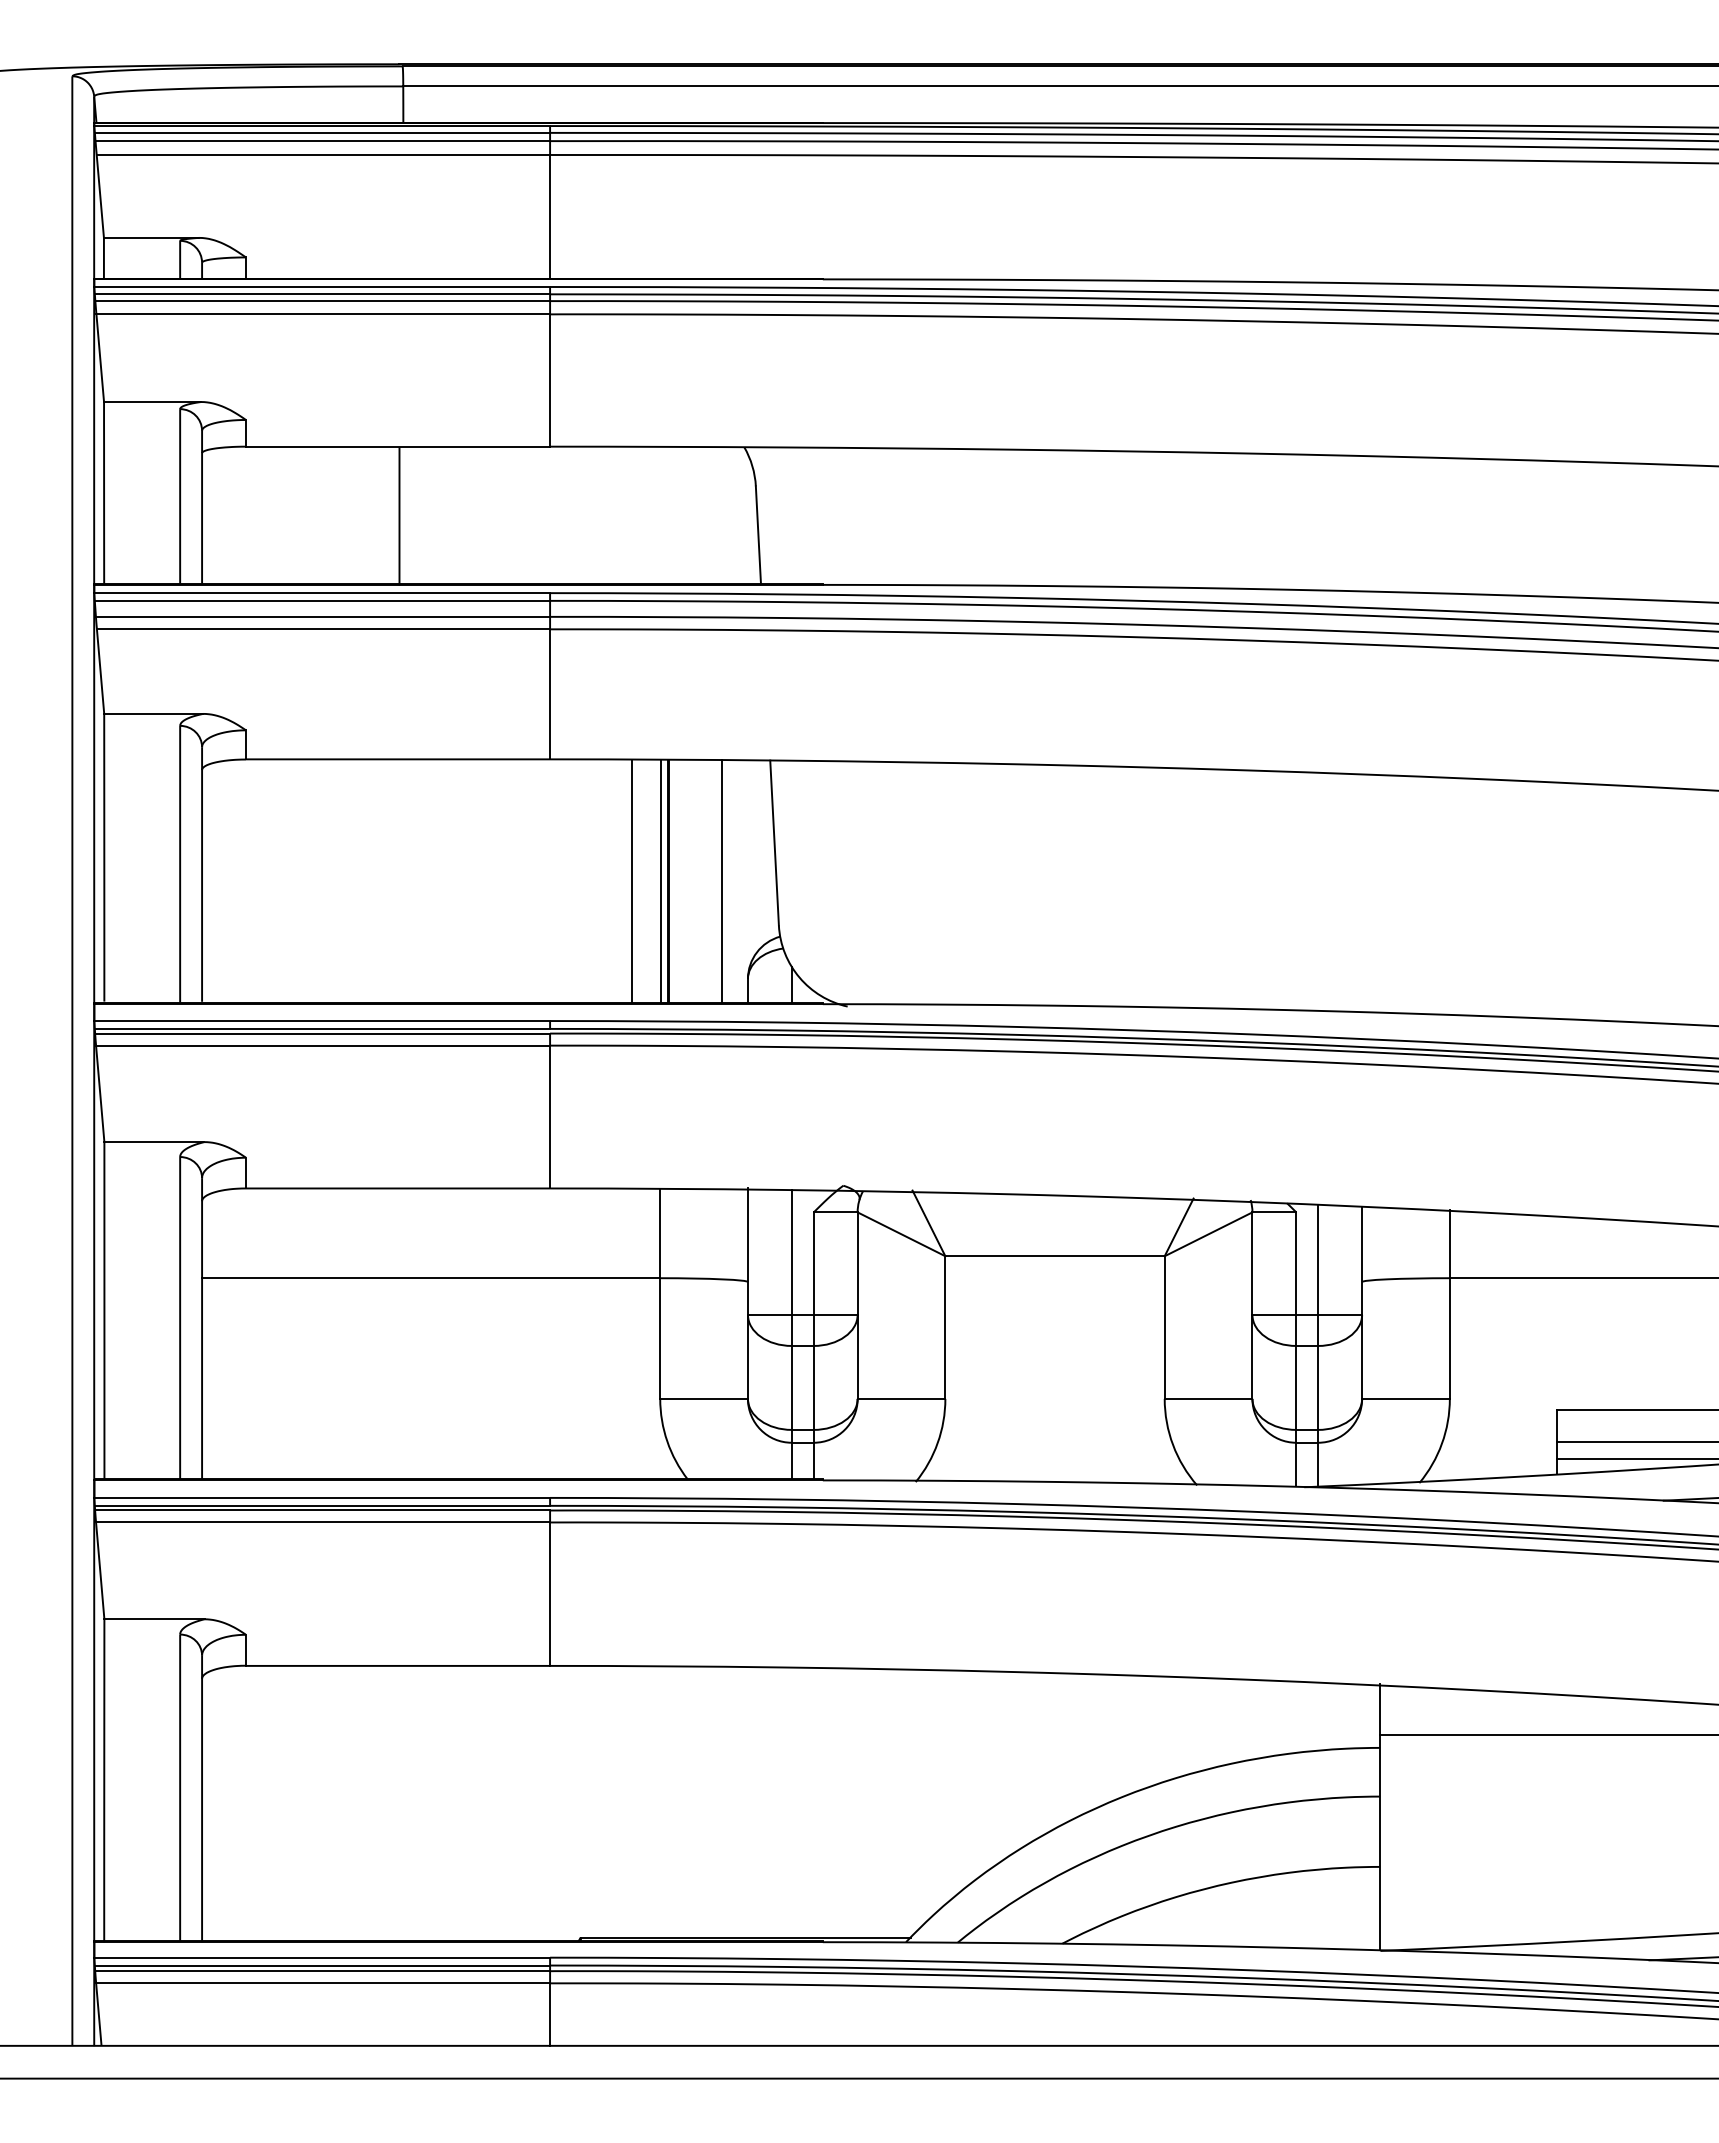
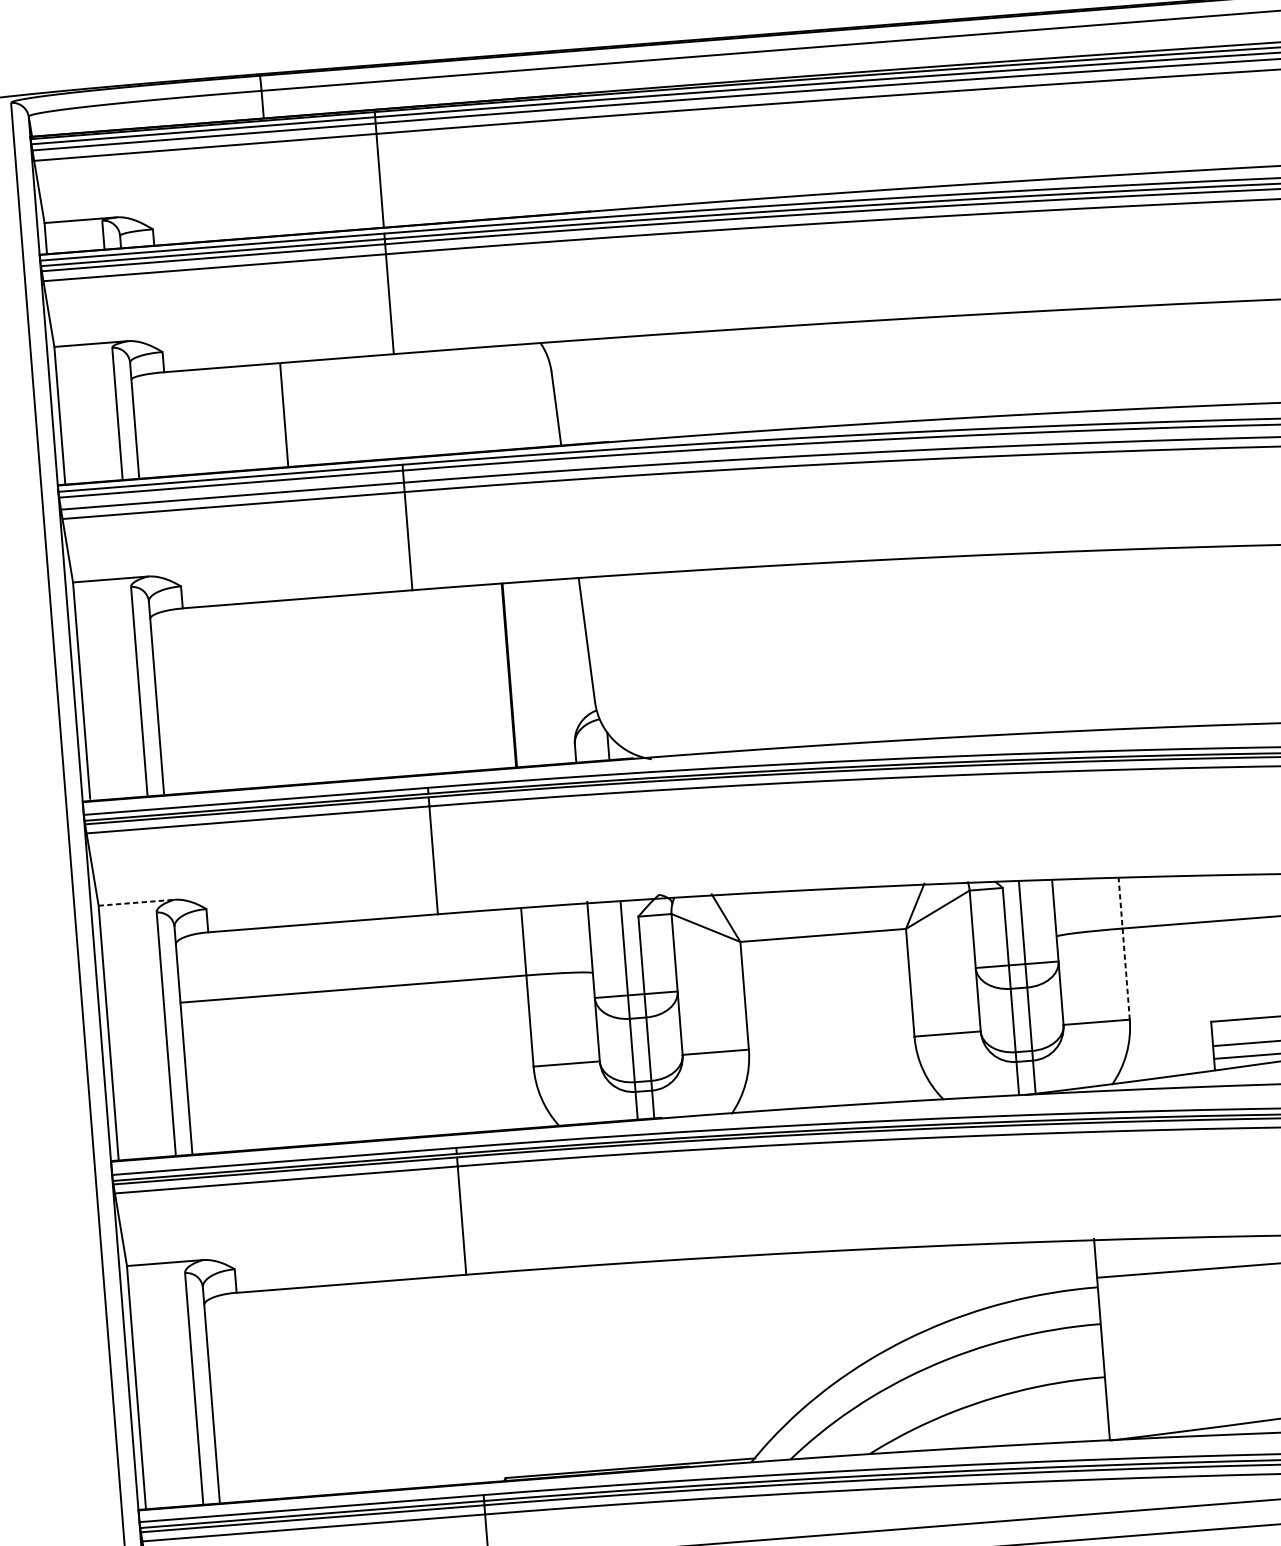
line: (632, 881) -> (481, 677), removed
line: (660, 881) -> (503, 675), removed
line: (722, 881) -> (549, 672), removed
line: (154, 1142) -> (136, 903), solid -> dashed
line: (1449, 1304) -> (1123, 948), solid -> dashed

